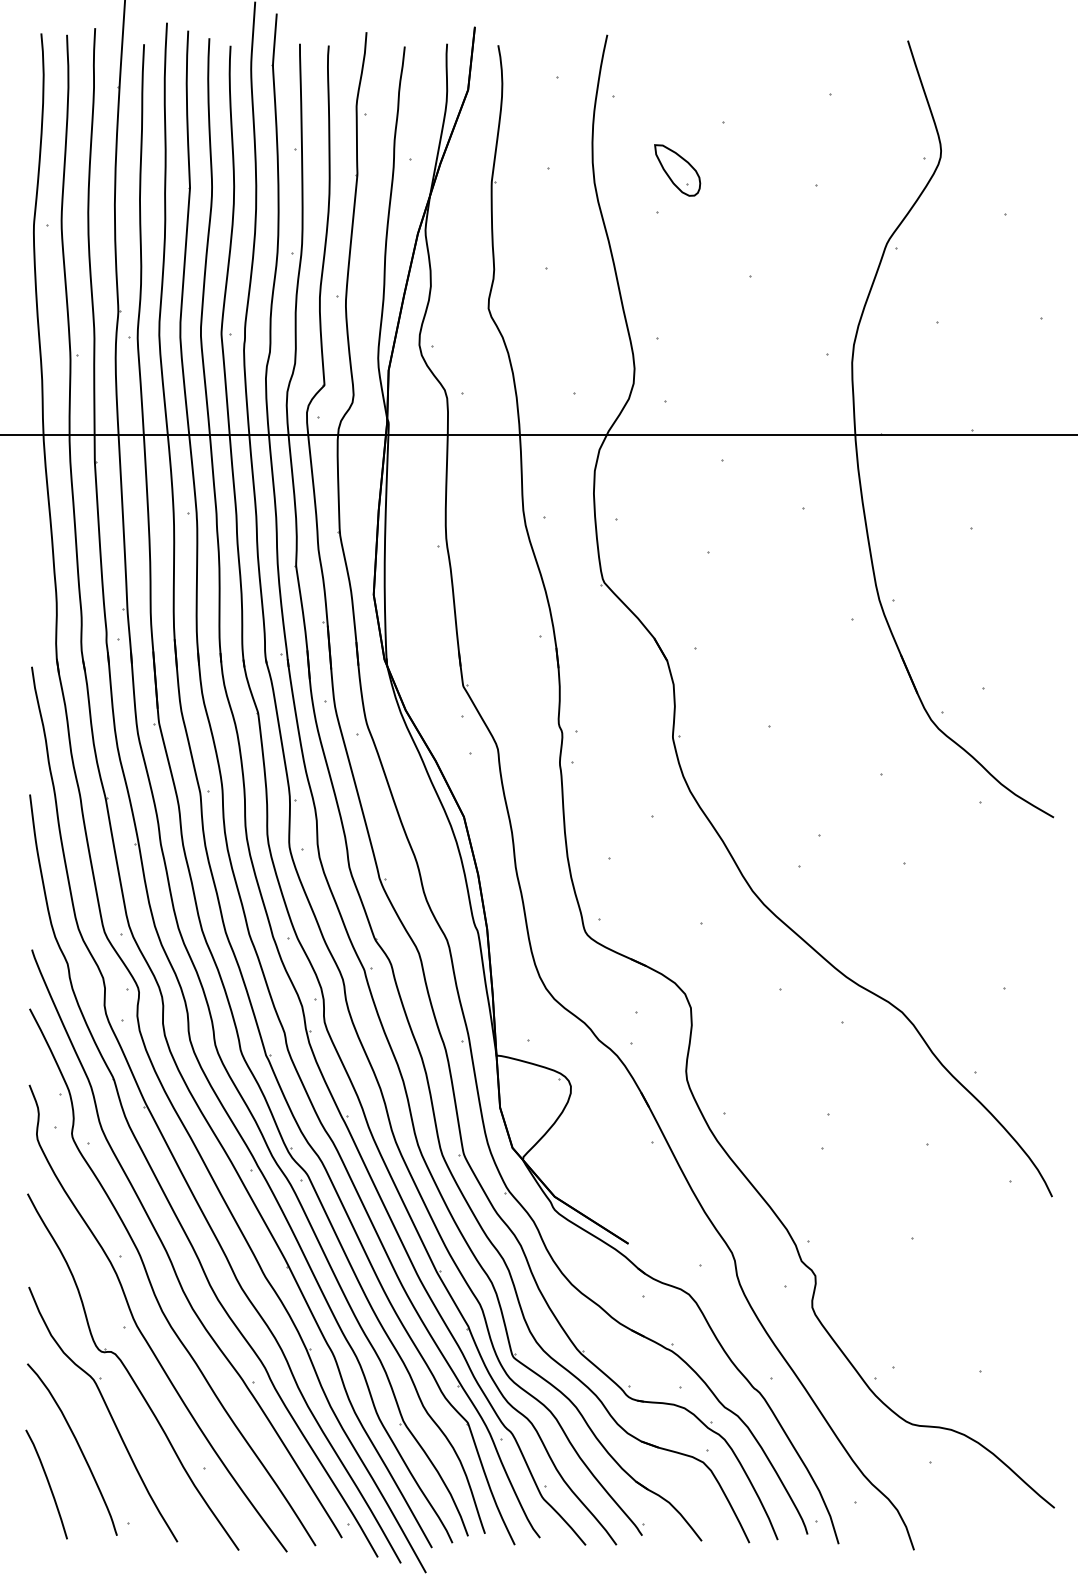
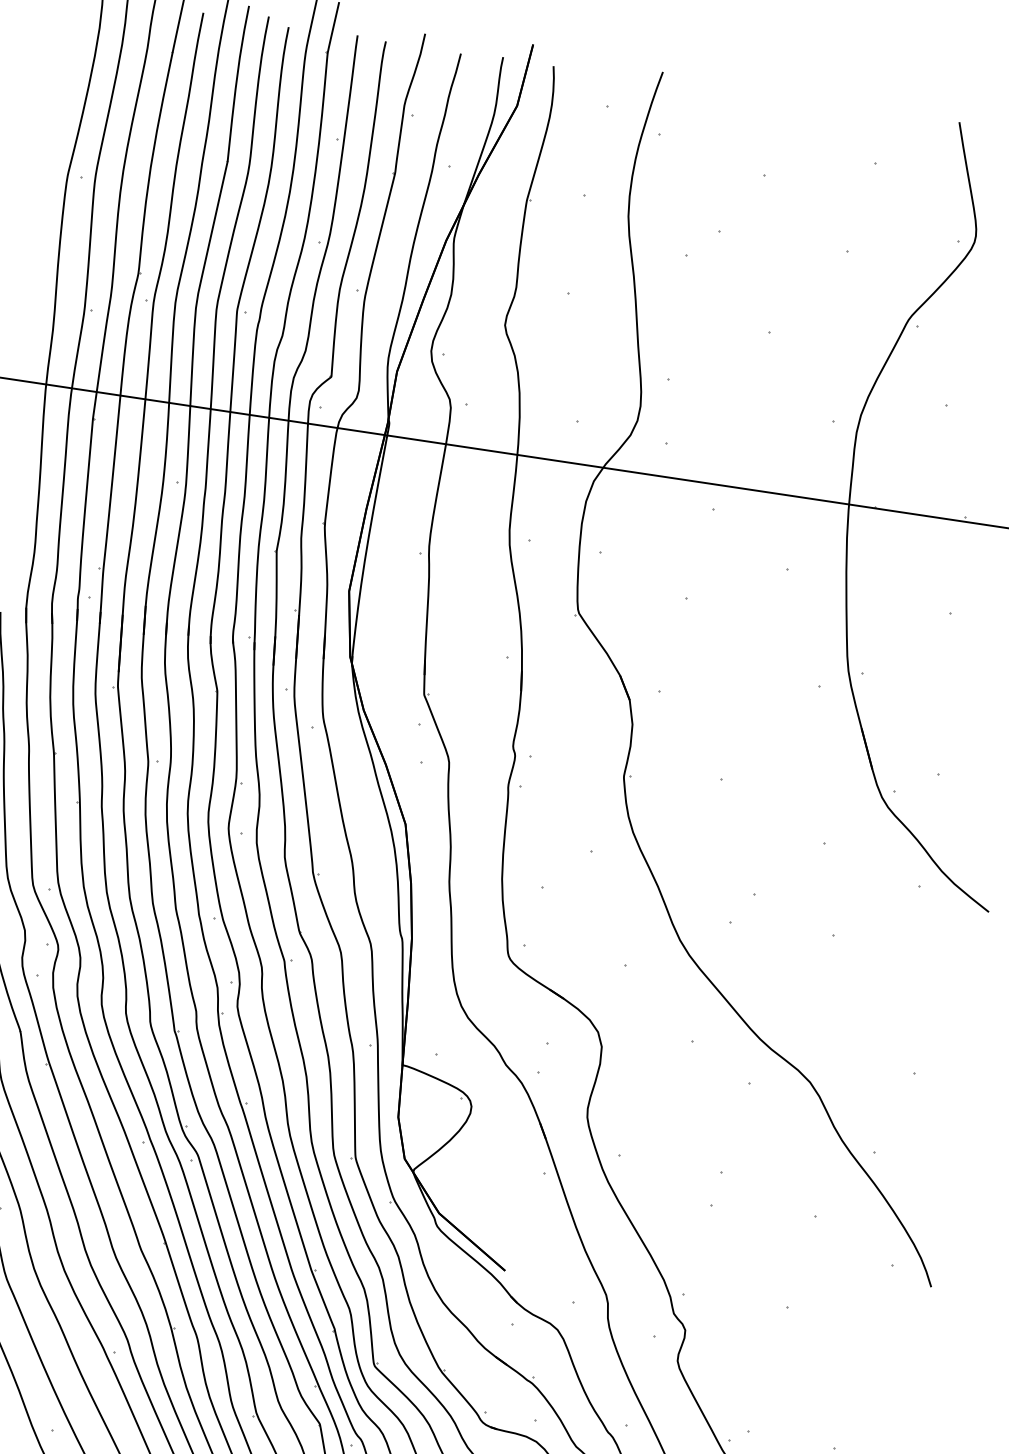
part: (677, 170) -> (712, 216), removed

